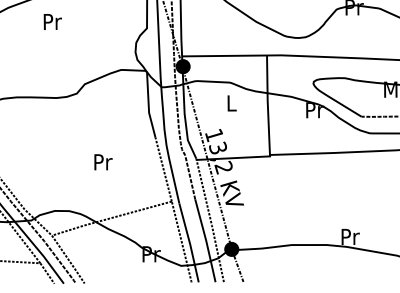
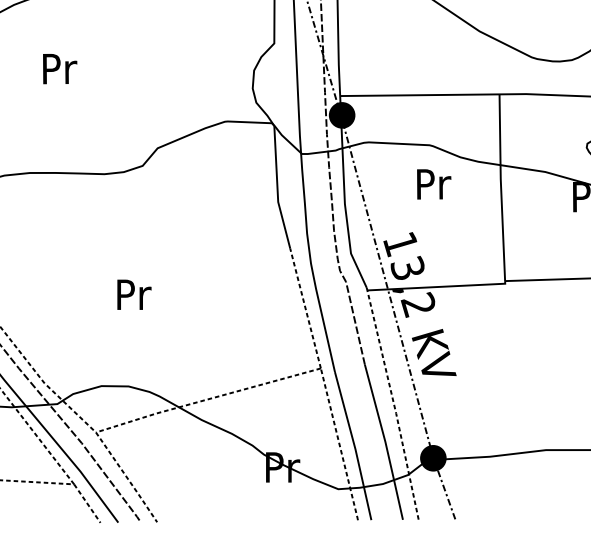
text: (52, 21) -> (59, 68), moved
text: (232, 103) -> (434, 184), L -> Pr
text: (103, 162) -> (134, 295), moved

